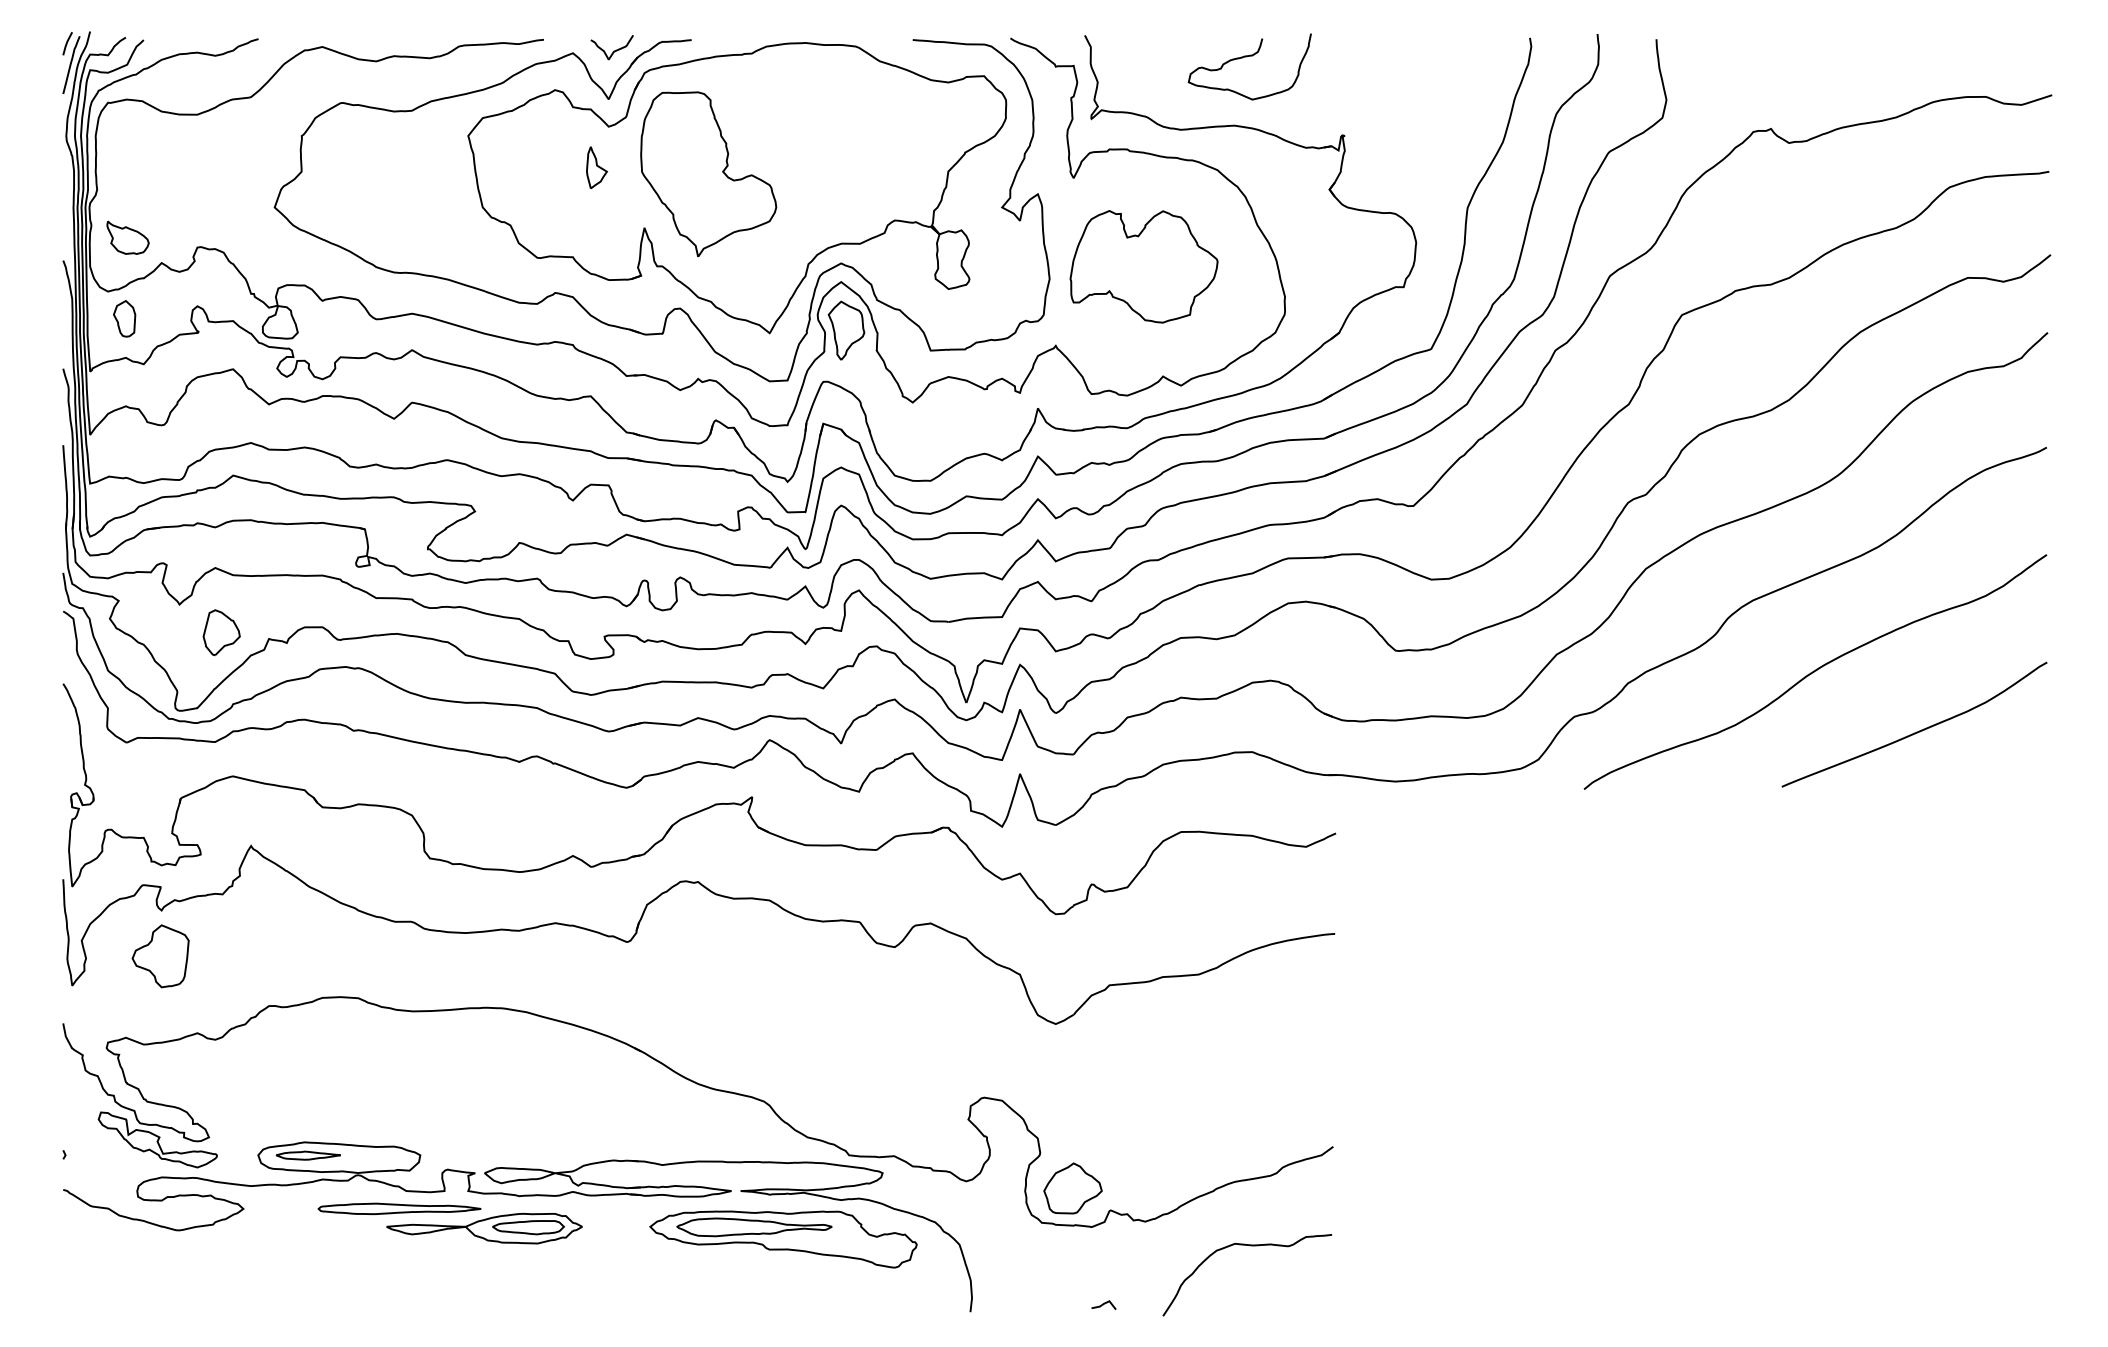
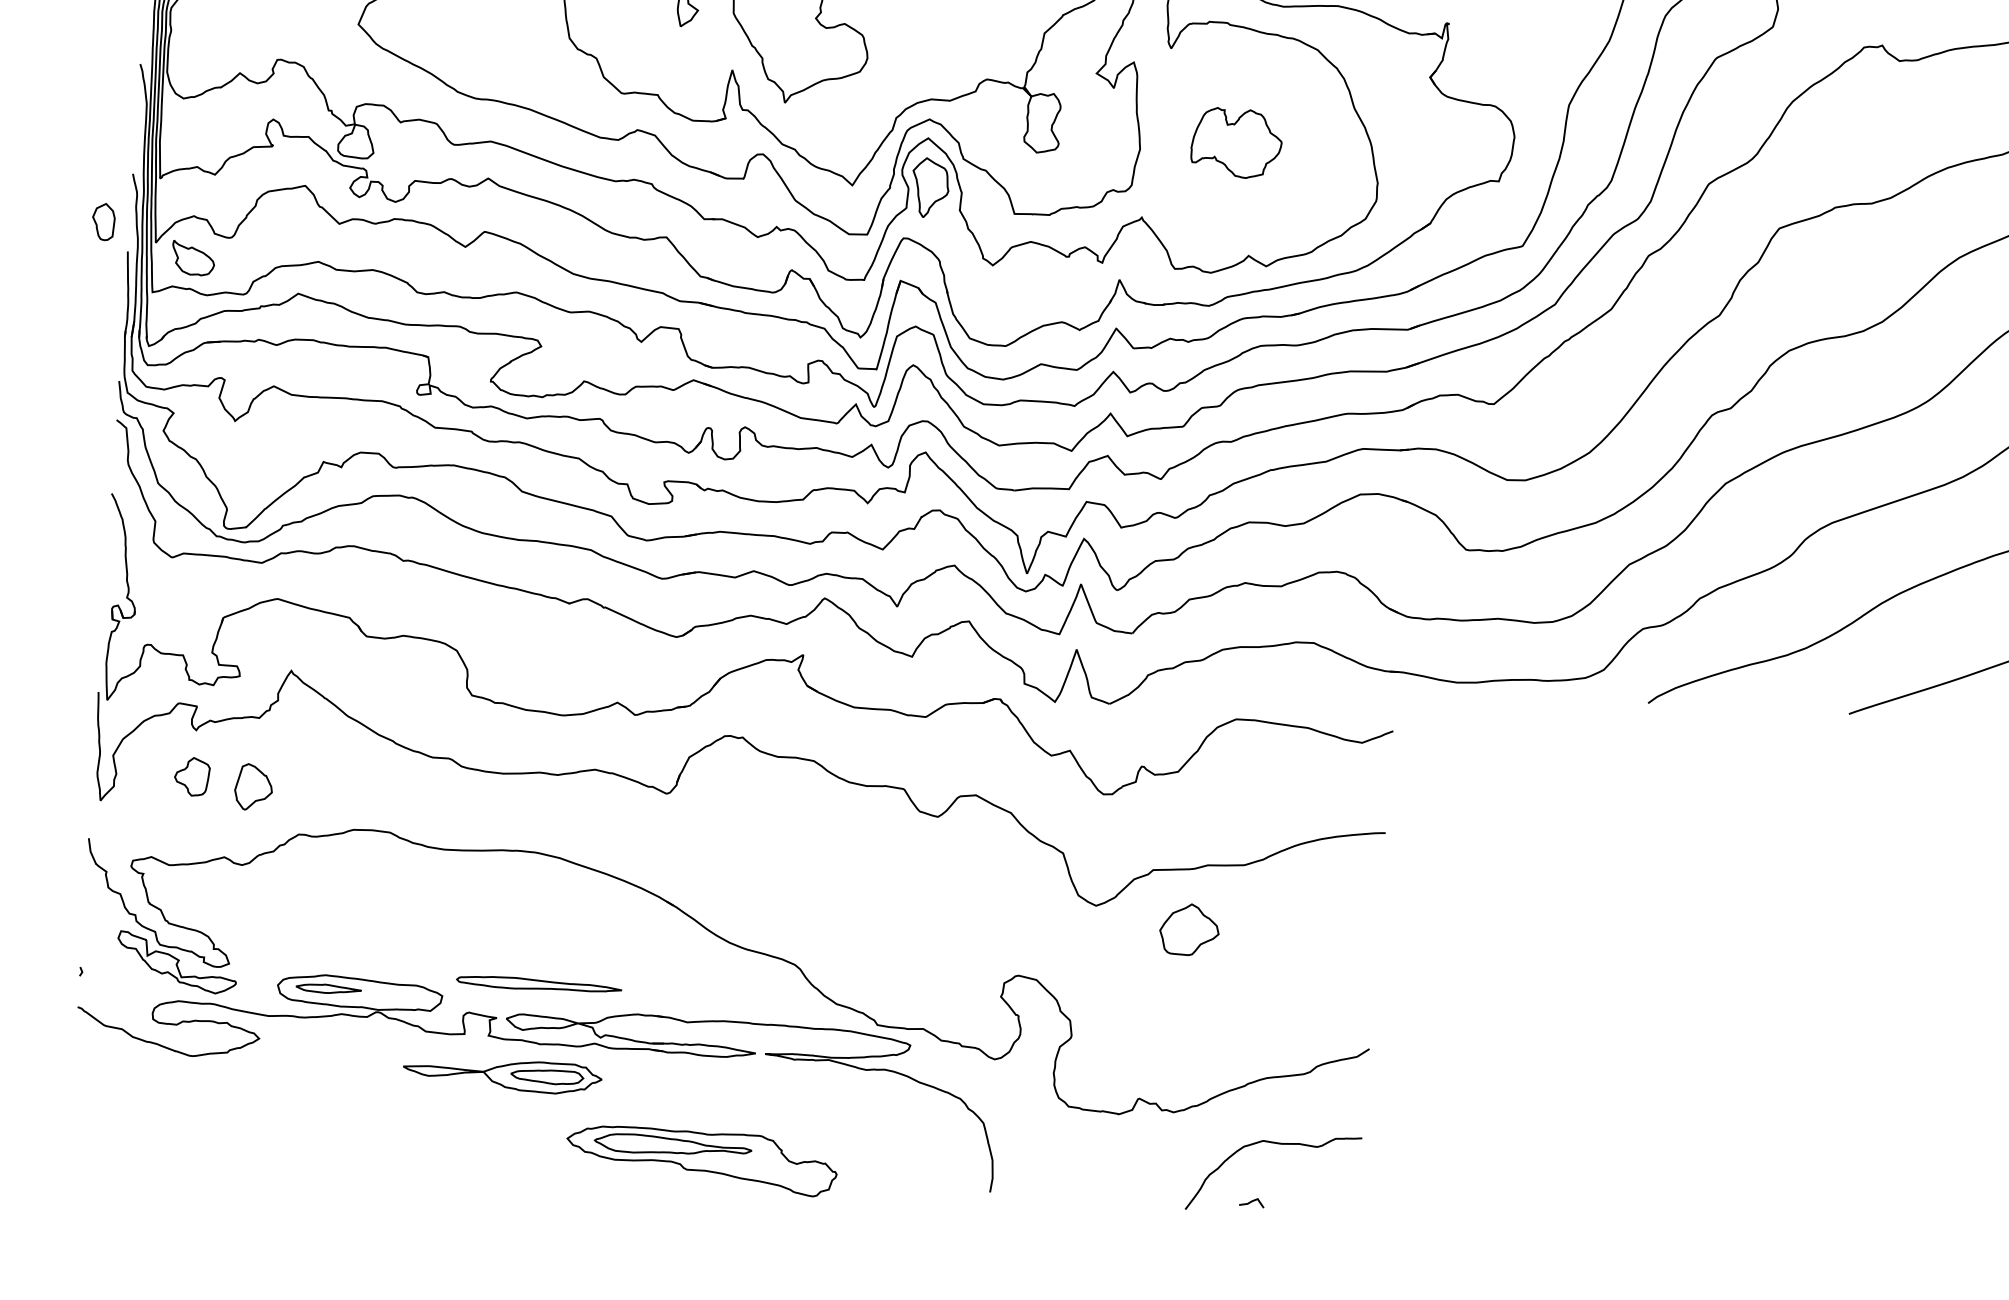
part: (127, 237) -> (192, 258), moved
part: (1143, 266) -> (1236, 142), size x0.6
part: (124, 318) -> (103, 221), moved
part: (221, 632) -> (253, 787), moved
part: (160, 956) -> (192, 776), size x0.6
part: (1072, 1188) -> (1189, 929), moved
part: (399, 1208) -> (539, 984), moved
part: (783, 1239) -> (701, 1160), moved
line: (1103, 1304) -> (1251, 1201), moved

